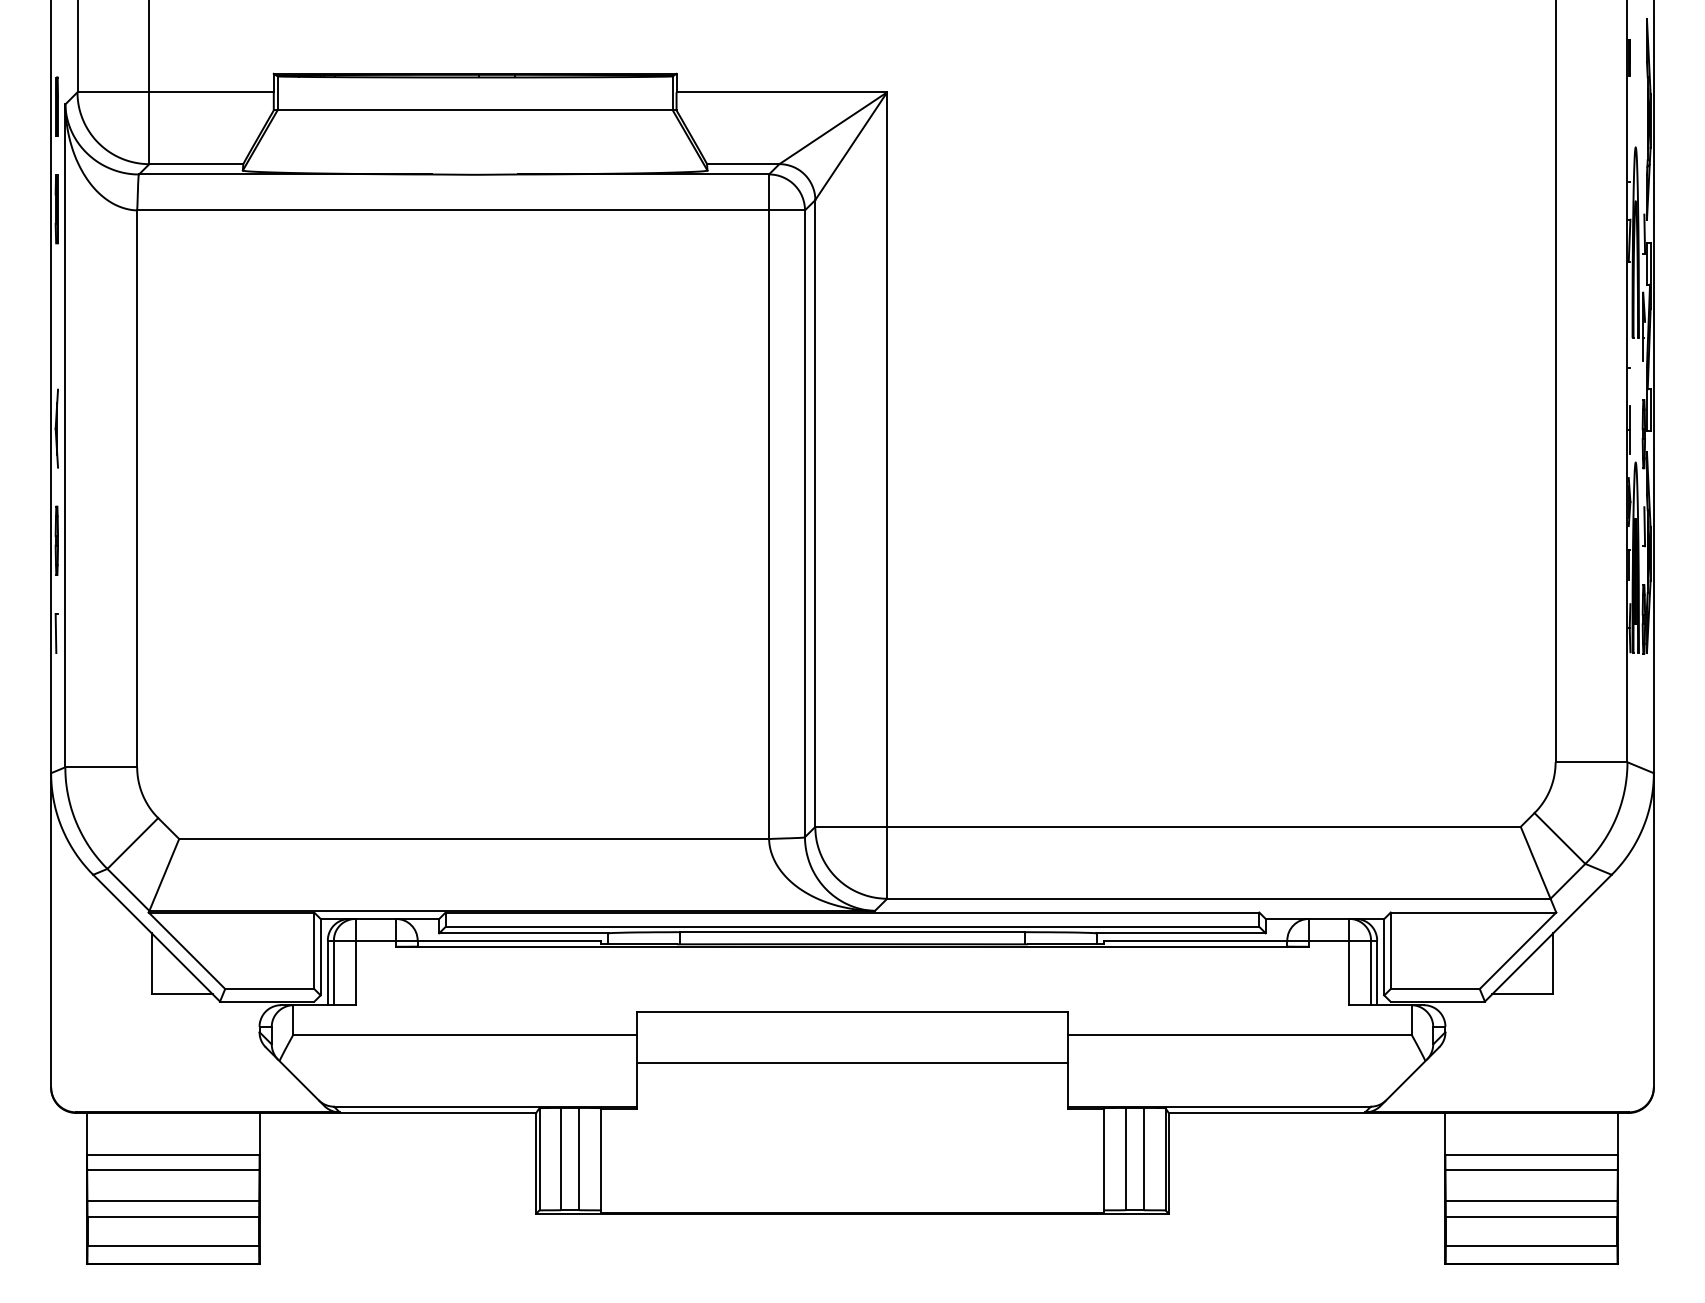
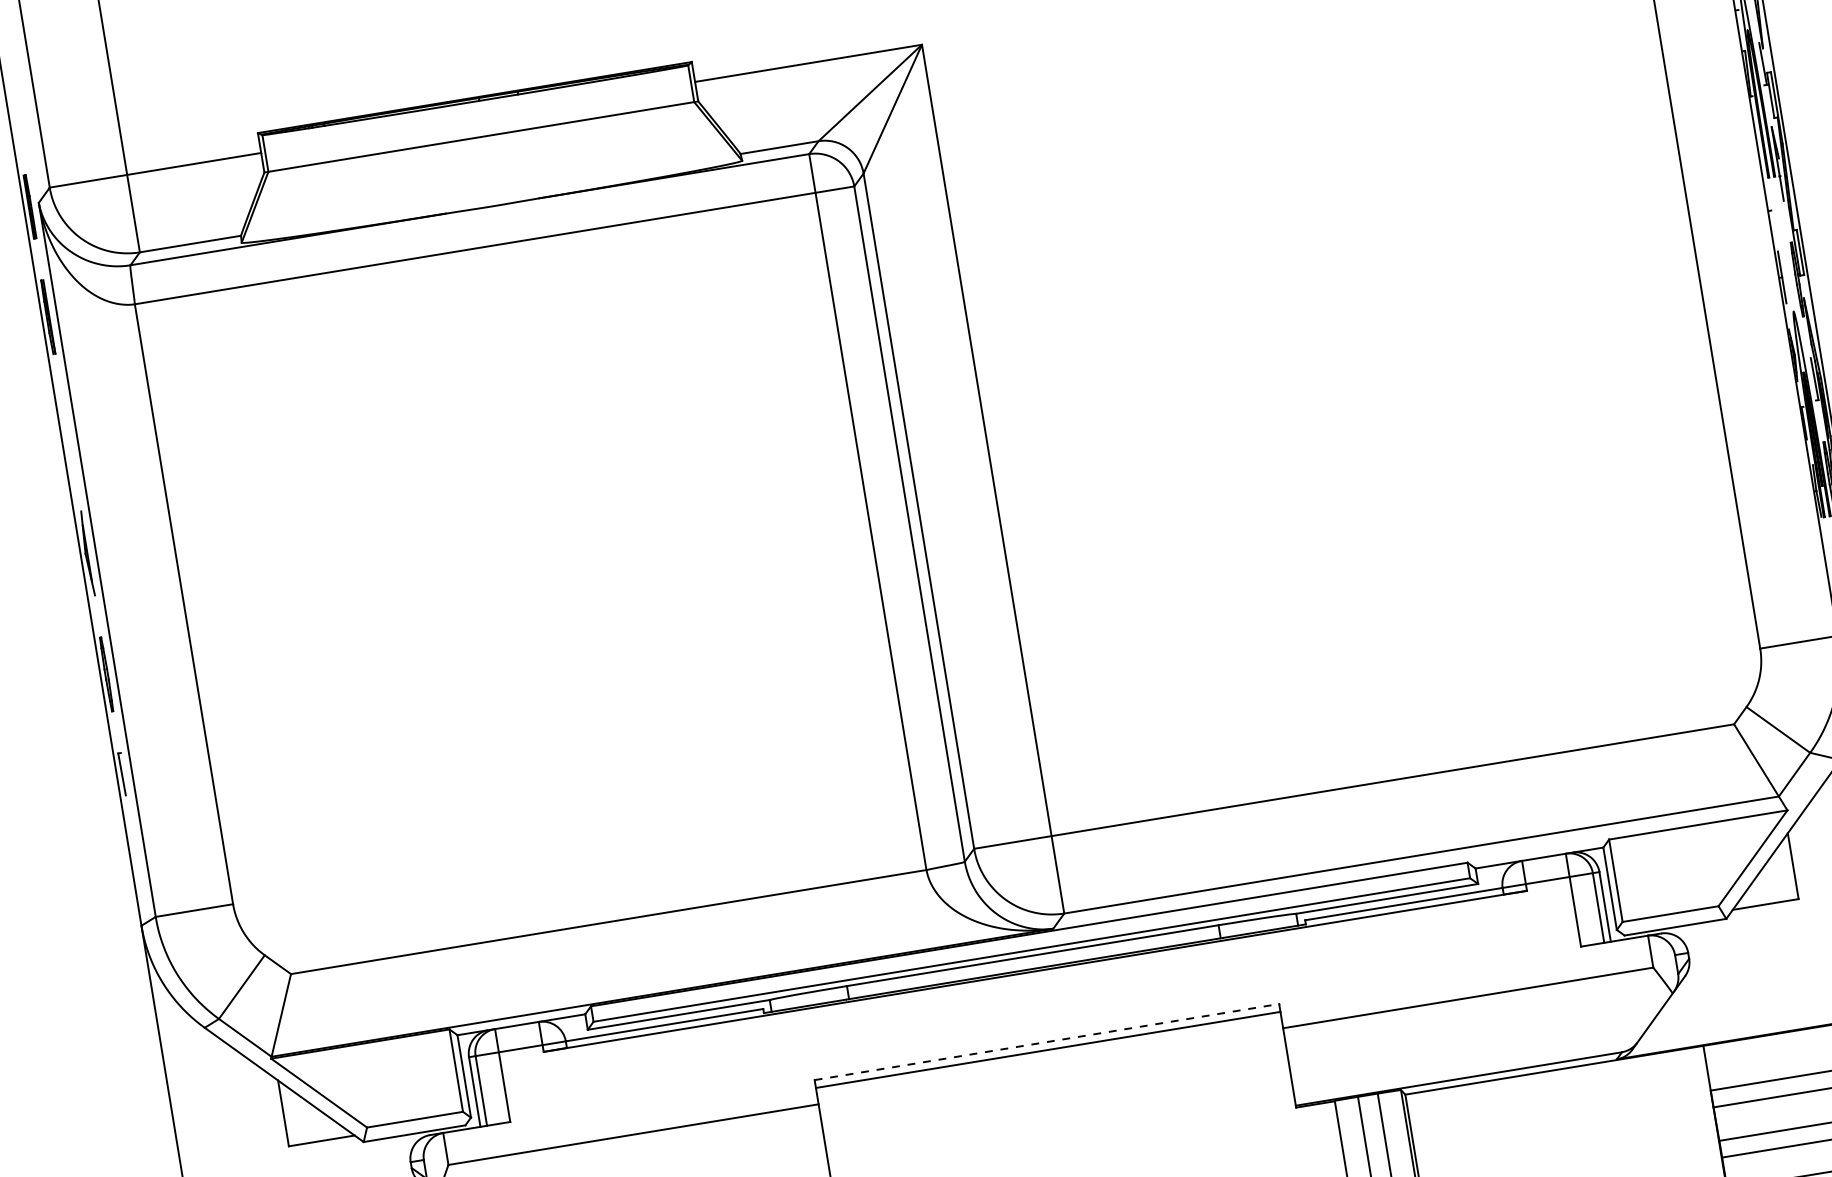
line: (852, 1012) -> (1046, 1042), solid -> dashed
line: (852, 1062) -> (1048, 1049), moved

